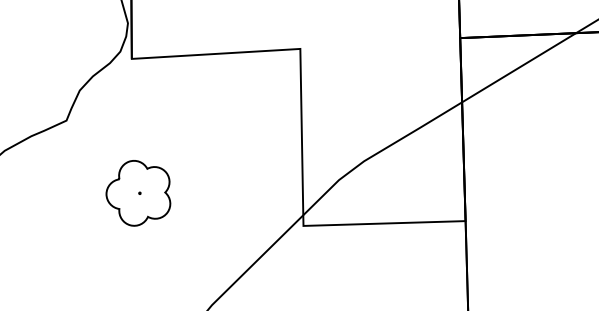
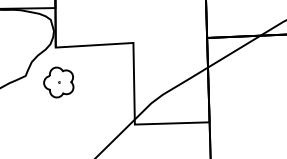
part: (137, 193) -> (58, 82), moved

